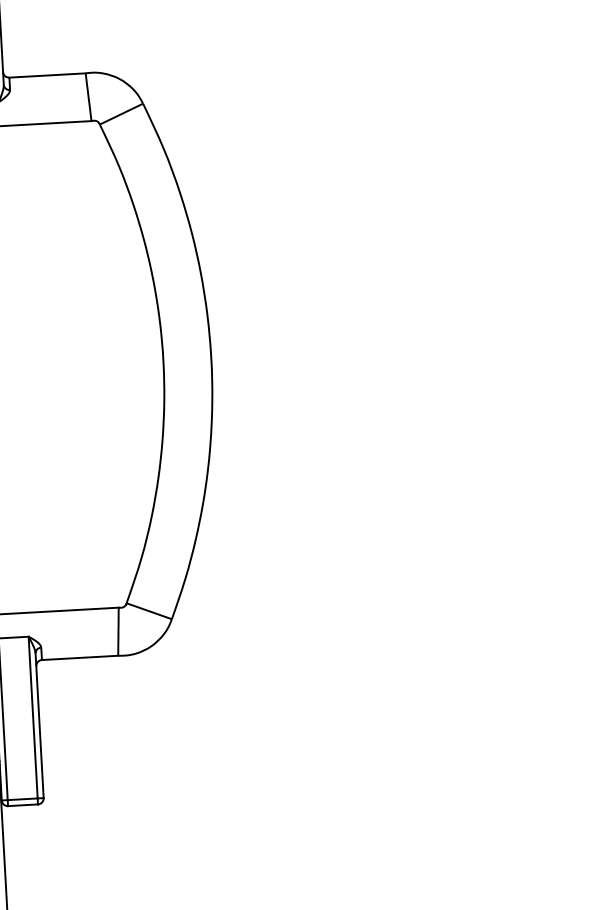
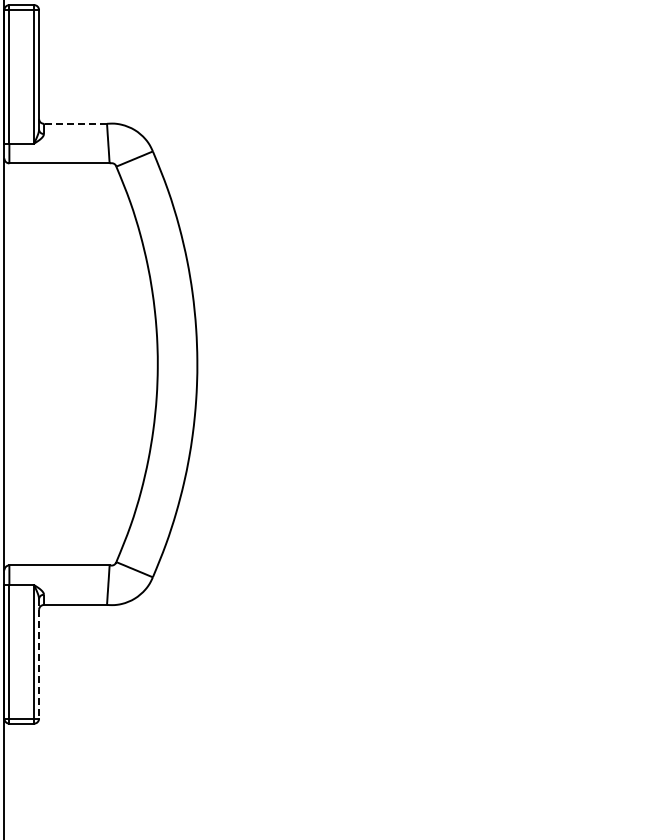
line: (47, 75) -> (75, 123), solid -> dashed
line: (40, 725) -> (39, 658), solid -> dashed

